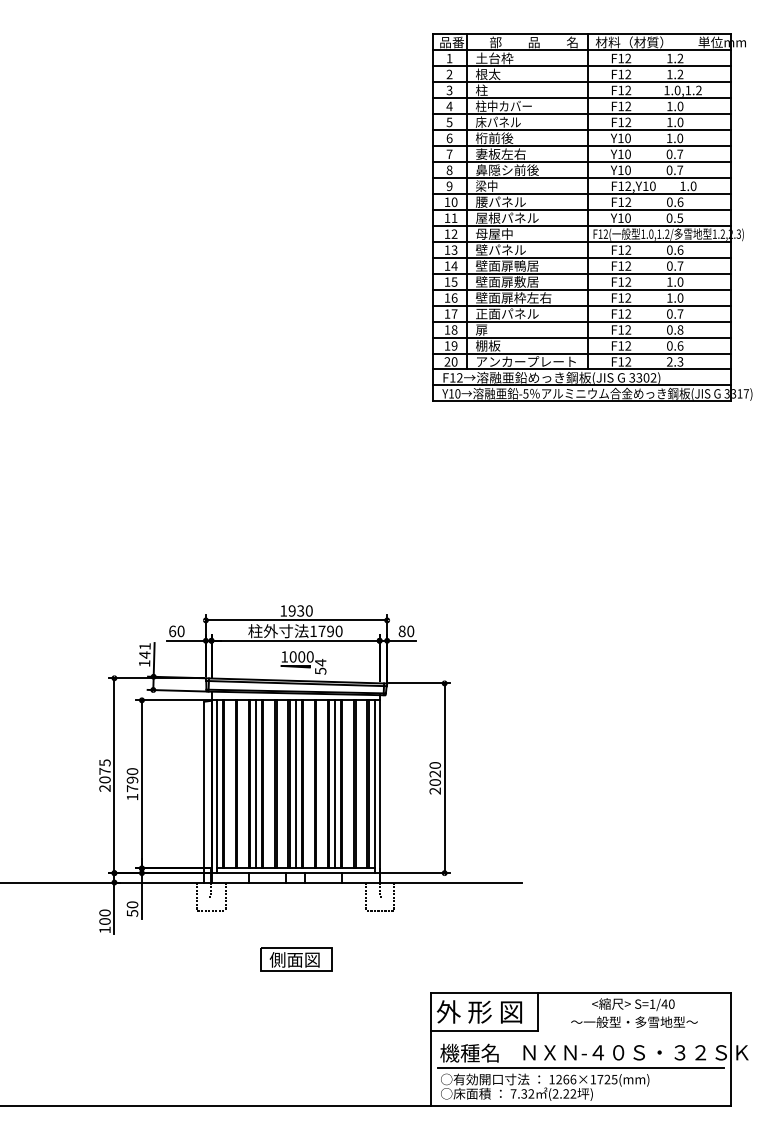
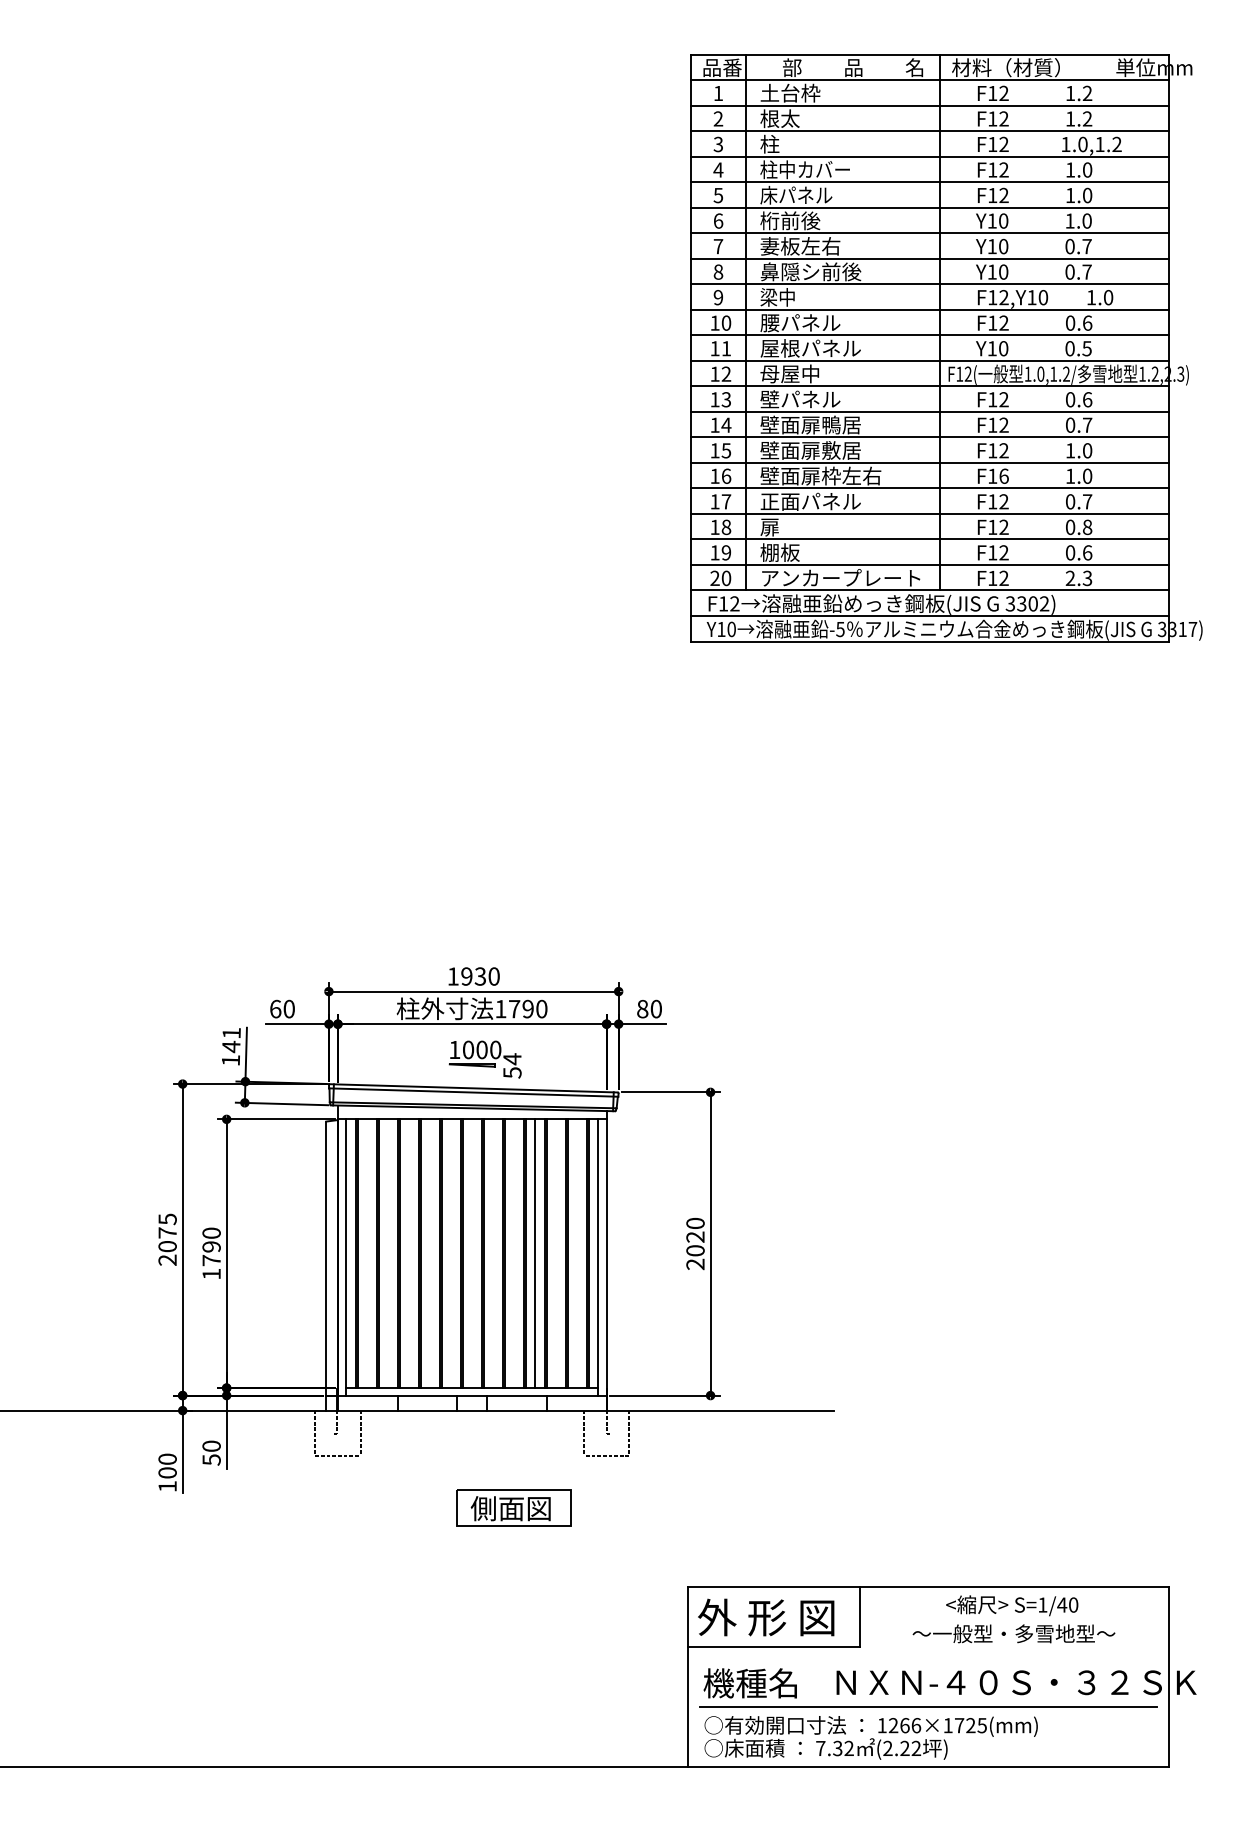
text: (628, 297) -> (1004, 475), F12 -> F16
line: (256, 784) -> (409, 1253), removed
line: (295, 784) -> (472, 1253), removed
part: (296, 959) -> (513, 1508), moved

